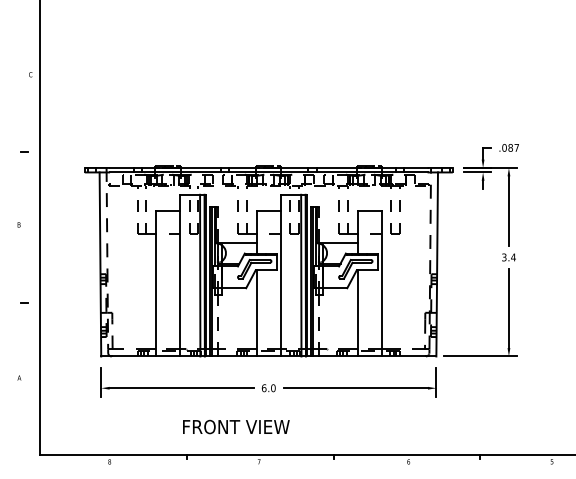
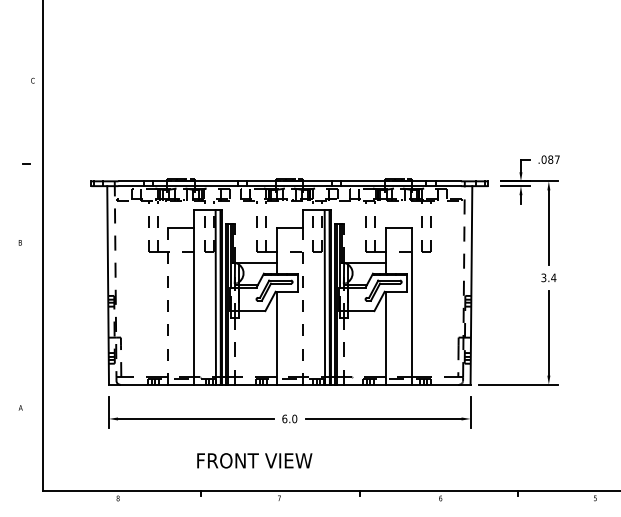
line: (155, 283) -> (167, 306), solid -> dashed
line: (280, 283) -> (302, 305), solid -> dashed
line: (24, 302) -> (26, 326), removed

